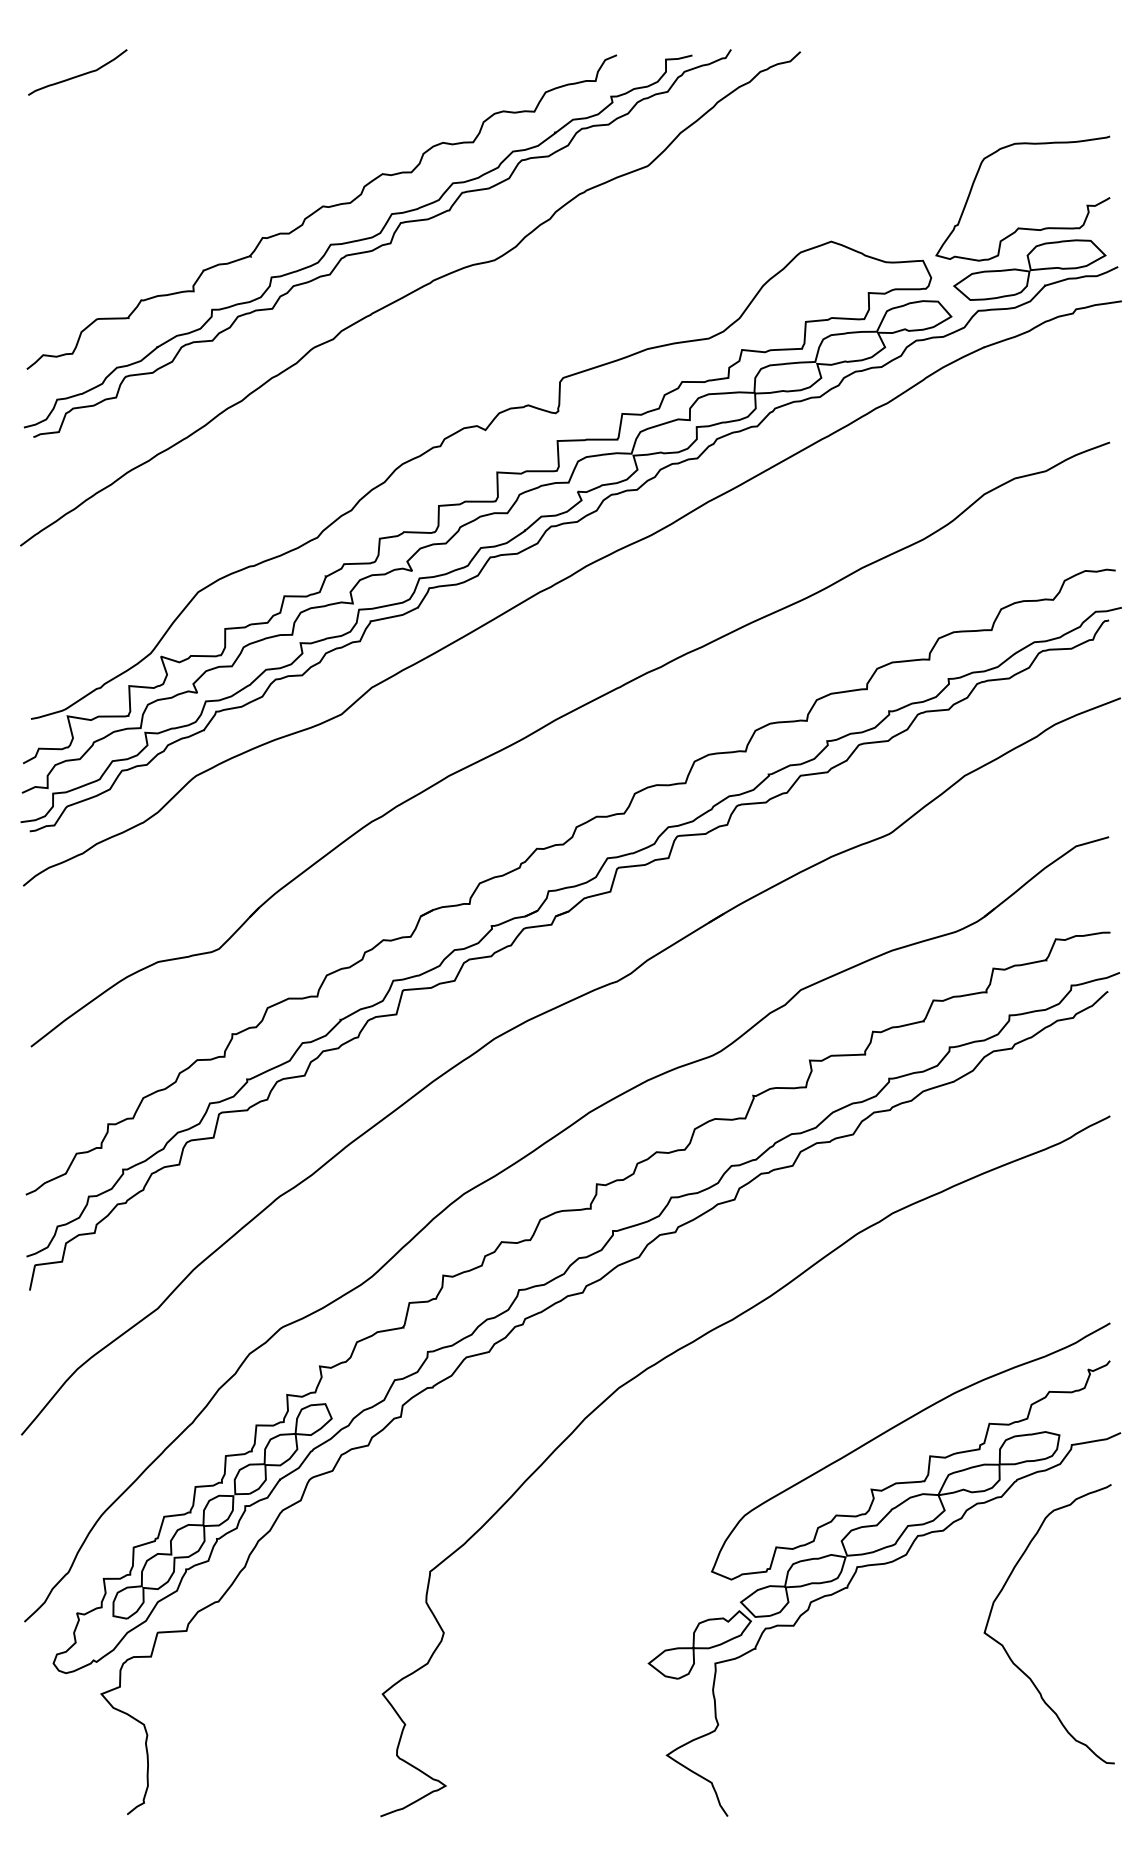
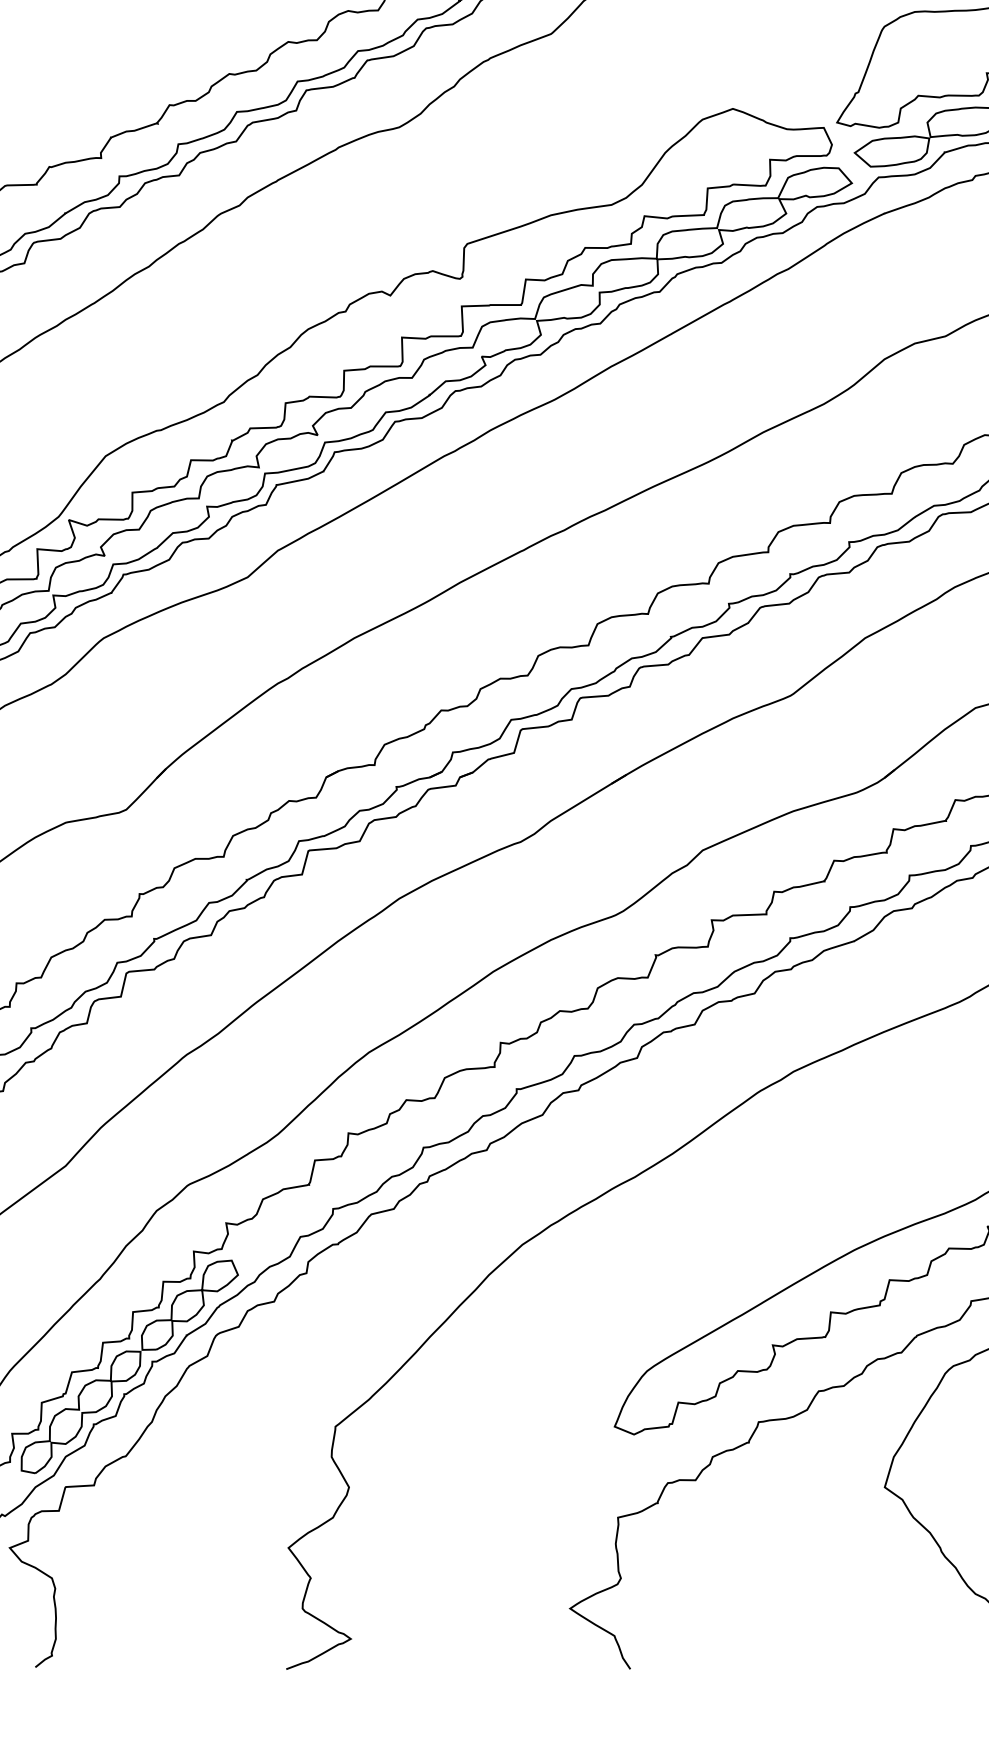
part: (853, 1555) -> (754, 1410), removed

